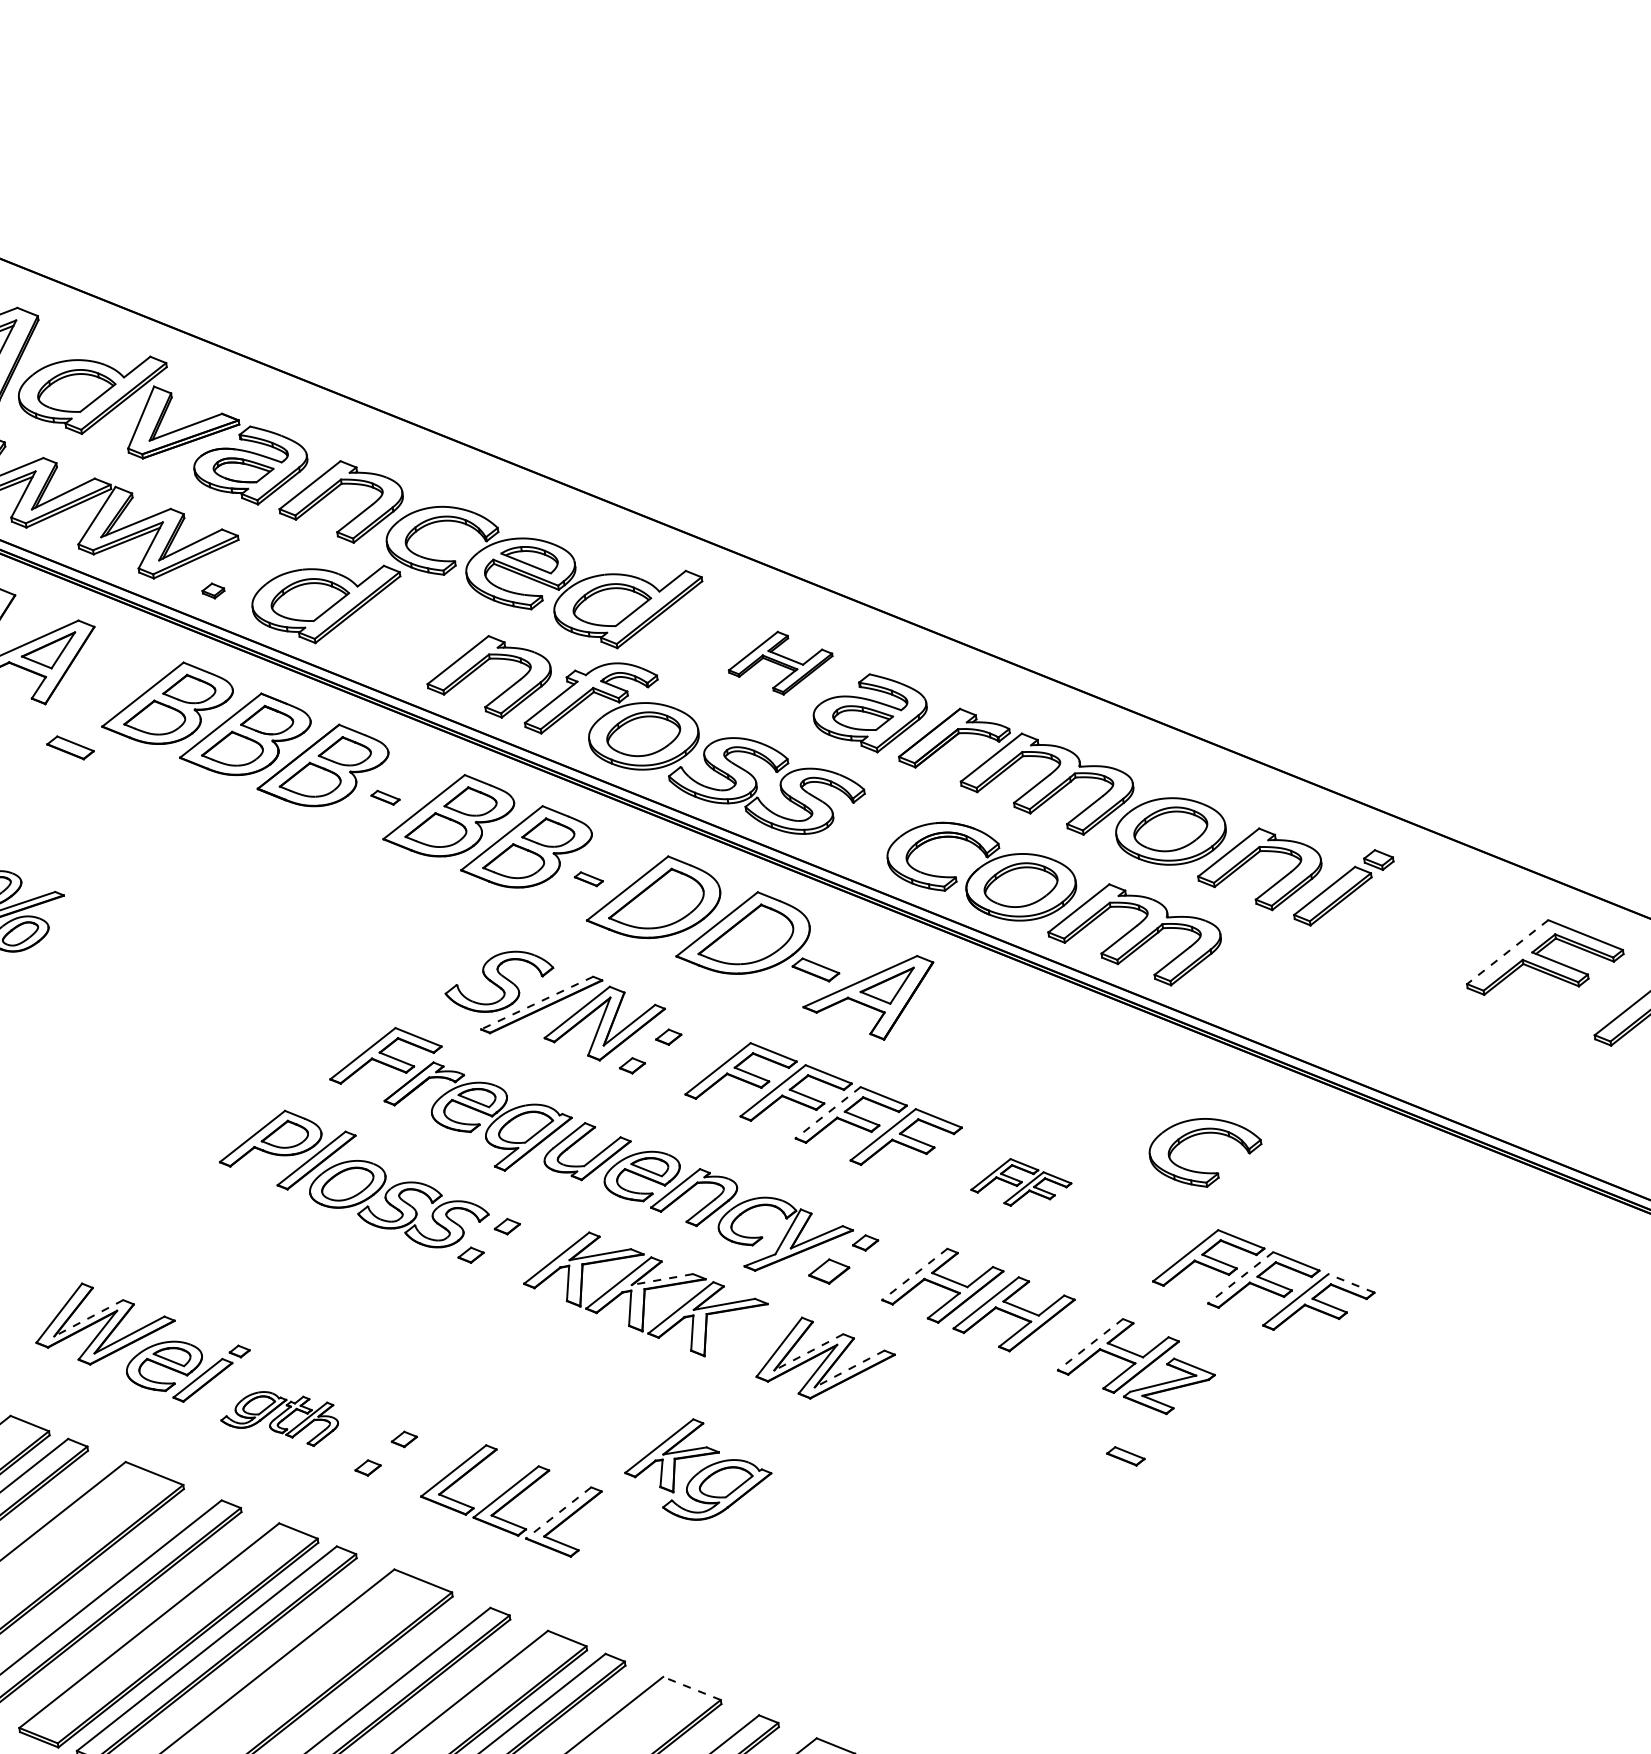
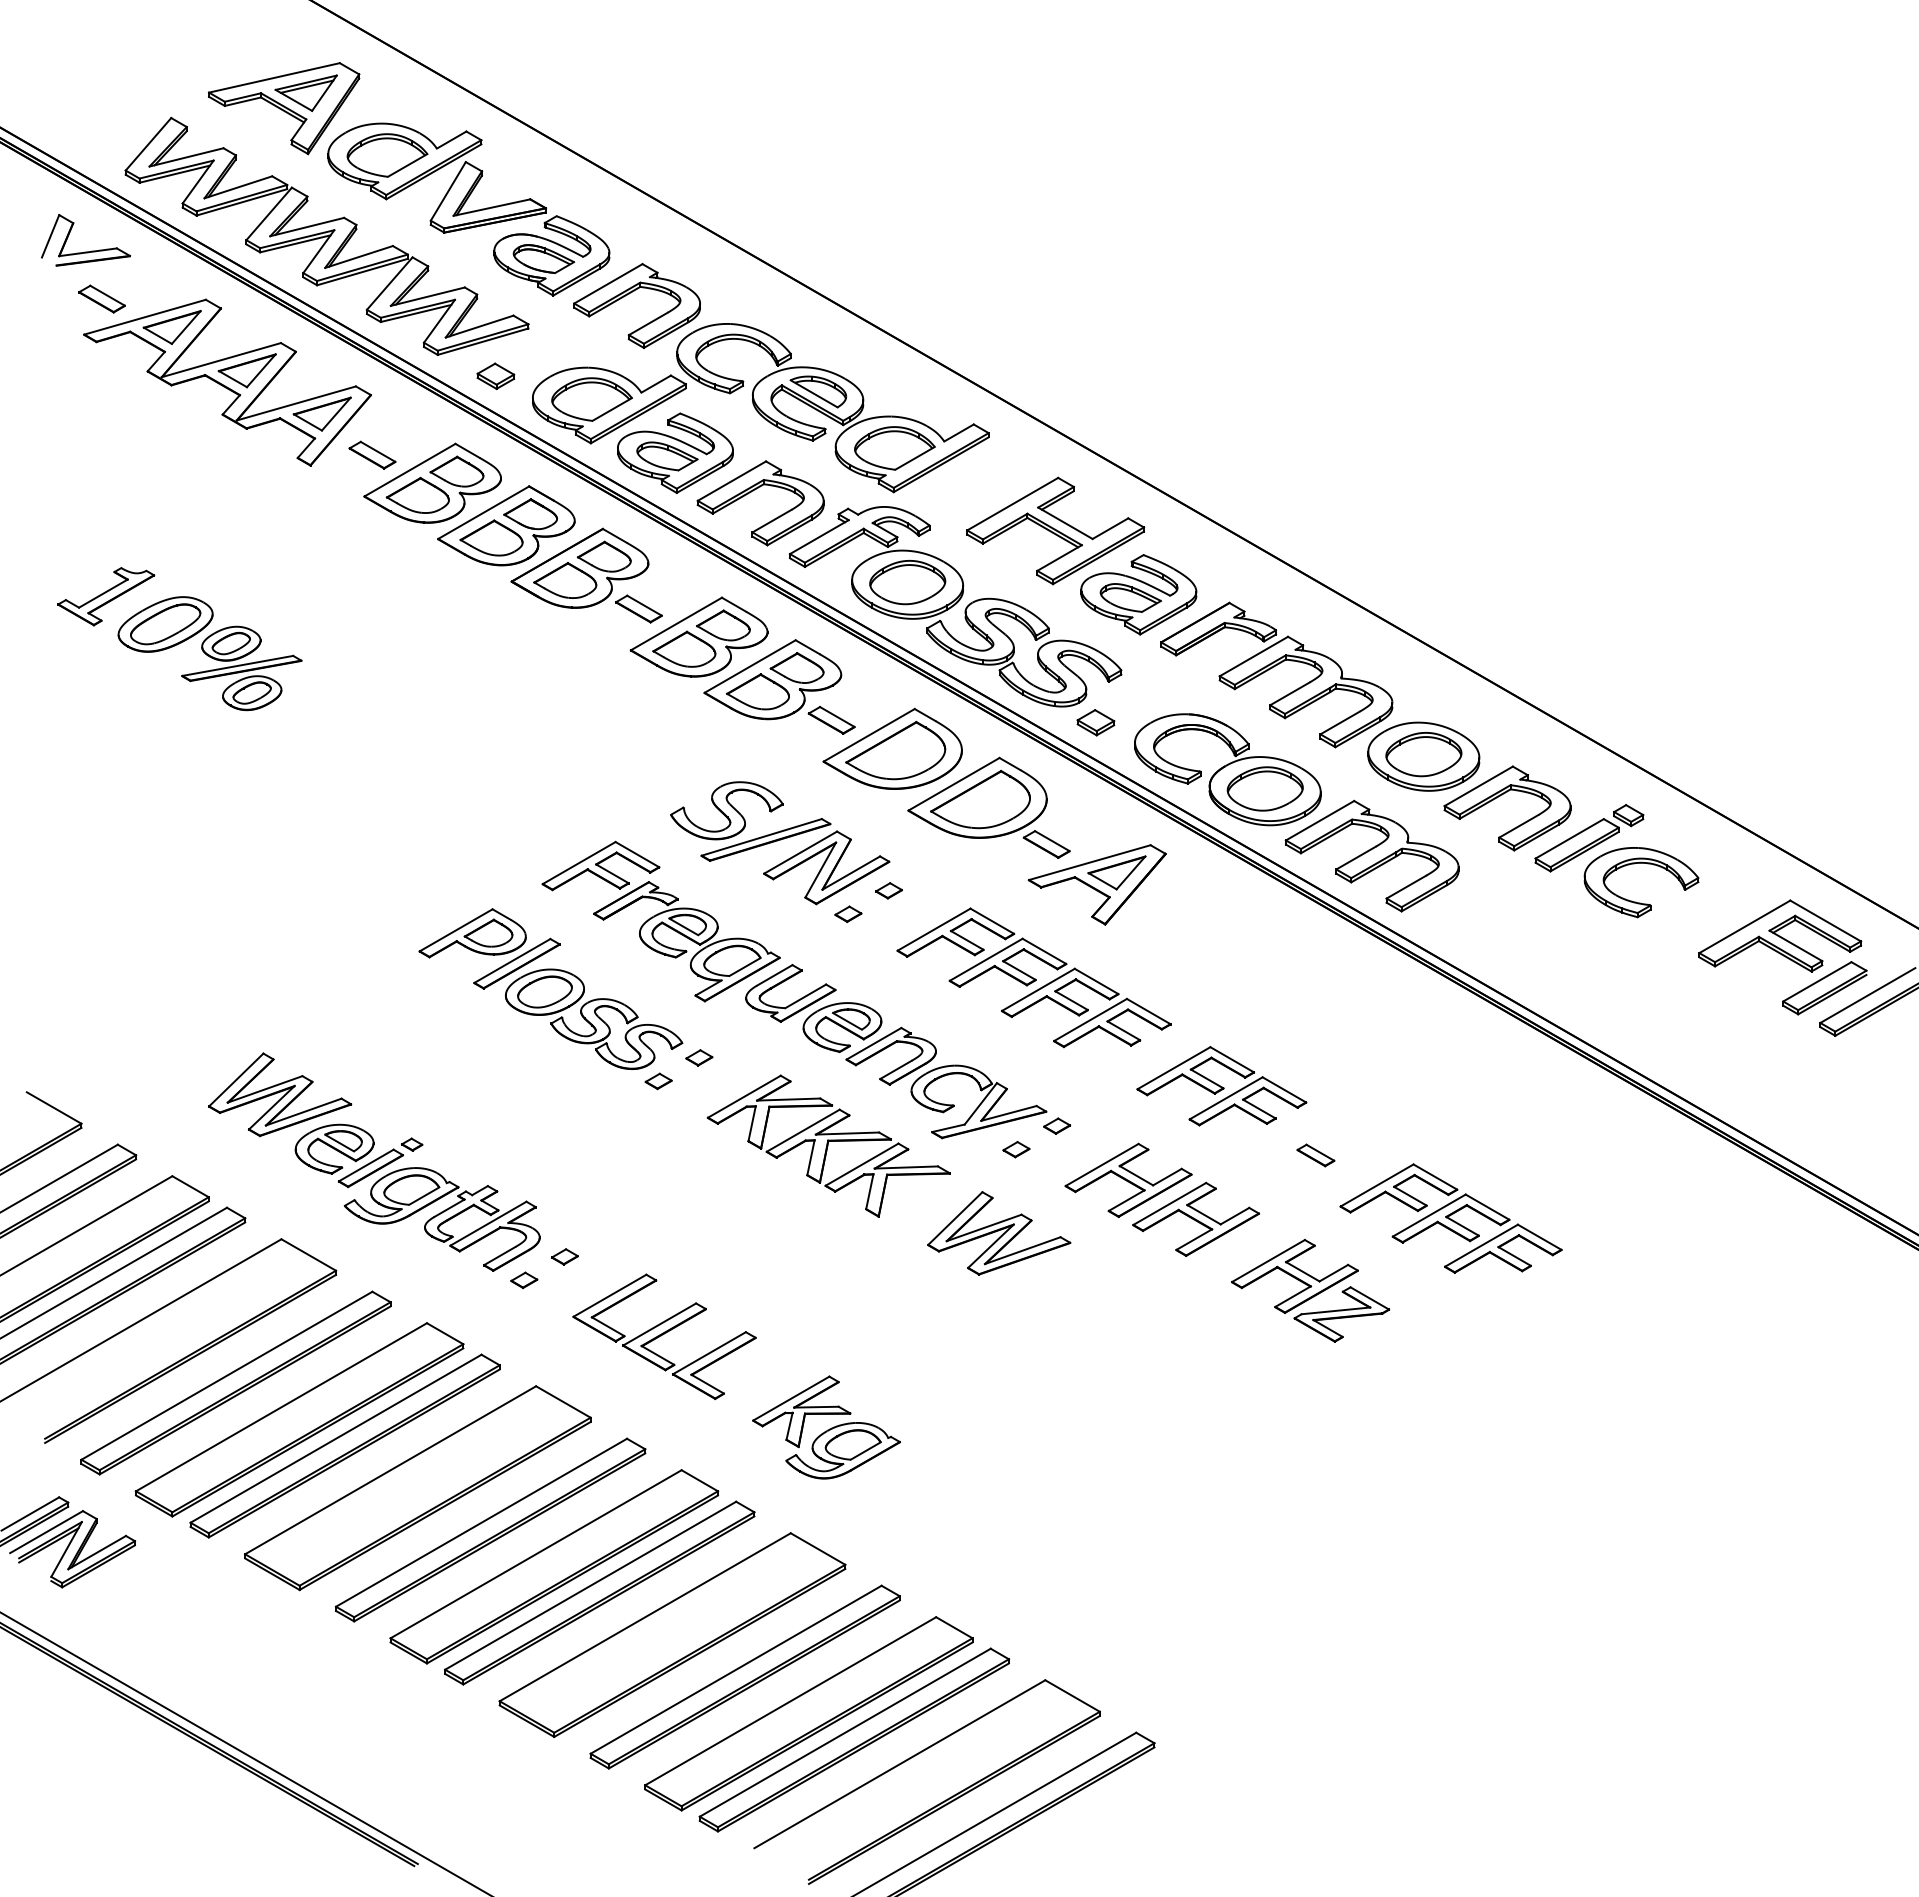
part: (212, 590) -> (495, 375), size x1.67
part: (399, 640) -> (675, 452), added
part: (780, 662) -> (1055, 530), size x1.67
part: (70, 747) -> (372, 454), moved
part: (385, 797) -> (638, 608), size x1.67
part: (846, 844) -> (1095, 722), added
part: (588, 879) -> (831, 720), size x1.67
line: (1507, 951) -> (1744, 926), dashed -> solid
part: (1593, 1001) -> (1824, 988), added
line: (537, 1003) -> (761, 837), dashed -> solid
line: (828, 1112) -> (1038, 989), dashed -> solid
part: (1209, 1134) -> (1647, 864), moved
part: (1020, 1181) -> (1221, 1086), size x1.67
part: (829, 1271) -> (1016, 1149), size x0.62
line: (915, 1273) -> (1102, 1164), dashed -> solid
line: (1240, 1277) -> (1429, 1215), dashed -> solid
line: (662, 1279) -> (847, 1133), dashed -> solid
line: (1351, 1283) -> (1539, 1237), dashed -> solid
line: (89, 1318) -> (265, 1089), dashed -> solid
line: (1090, 1345) -> (1268, 1261), dashed -> solid
line: (809, 1351) -> (984, 1227), dashed -> solid
line: (849, 1368) -> (1022, 1250), dashed -> solid
part: (278, 1420) -> (441, 1219), size x1.67
part: (1125, 1456) -> (1315, 1155), moved
part: (697, 1469) -> (826, 1427), moved
line: (558, 1513) -> (709, 1353), dashed -> solid
line: (692, 1688) -> (818, 1549), dashed -> solid

